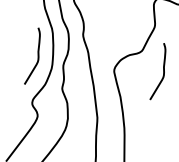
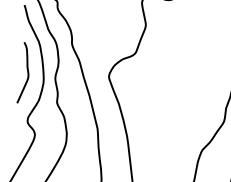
curve: (162, 69) -> (159, 69), removed

